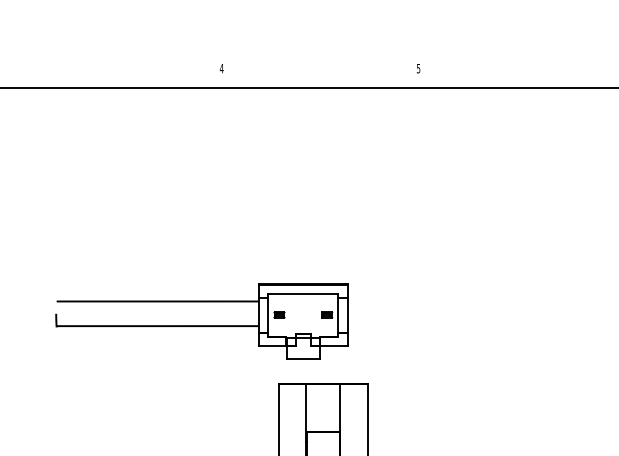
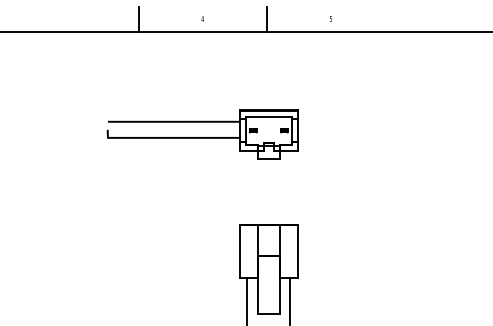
line: (123, 69) -> (138, 19), added
line: (319, 69) -> (266, 19), added
part: (201, 320) -> (202, 134), moved

